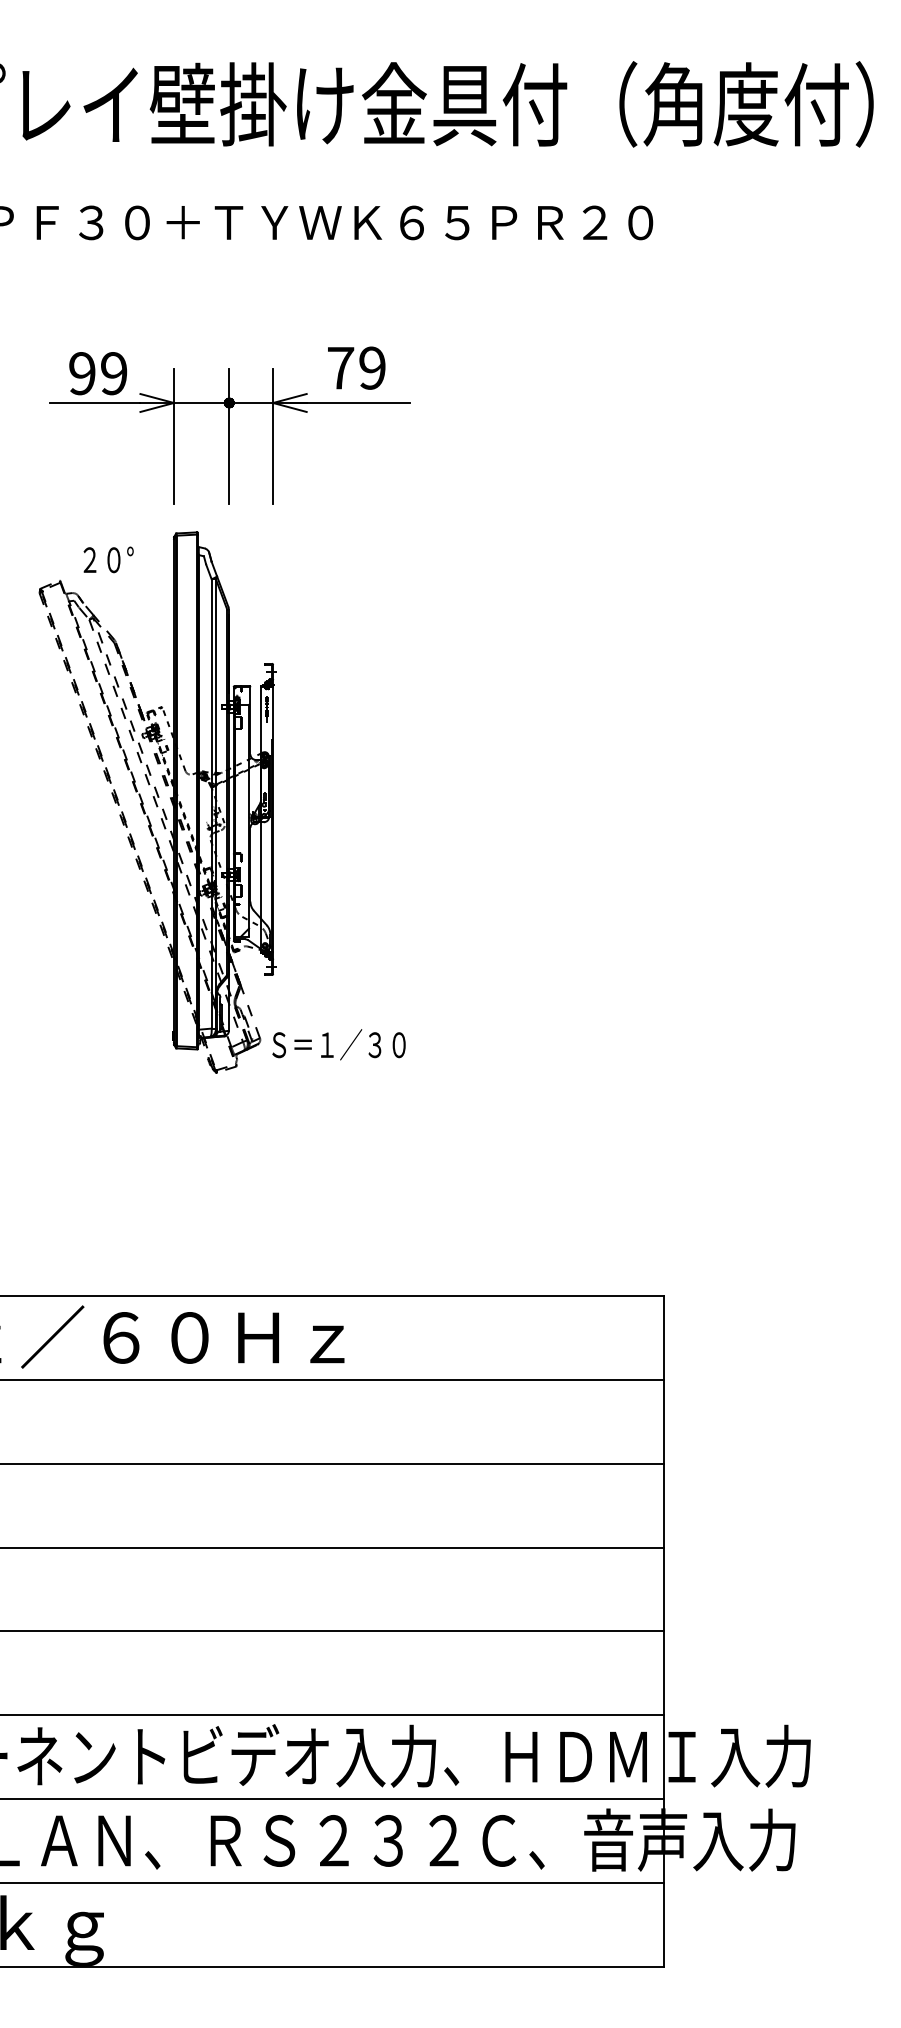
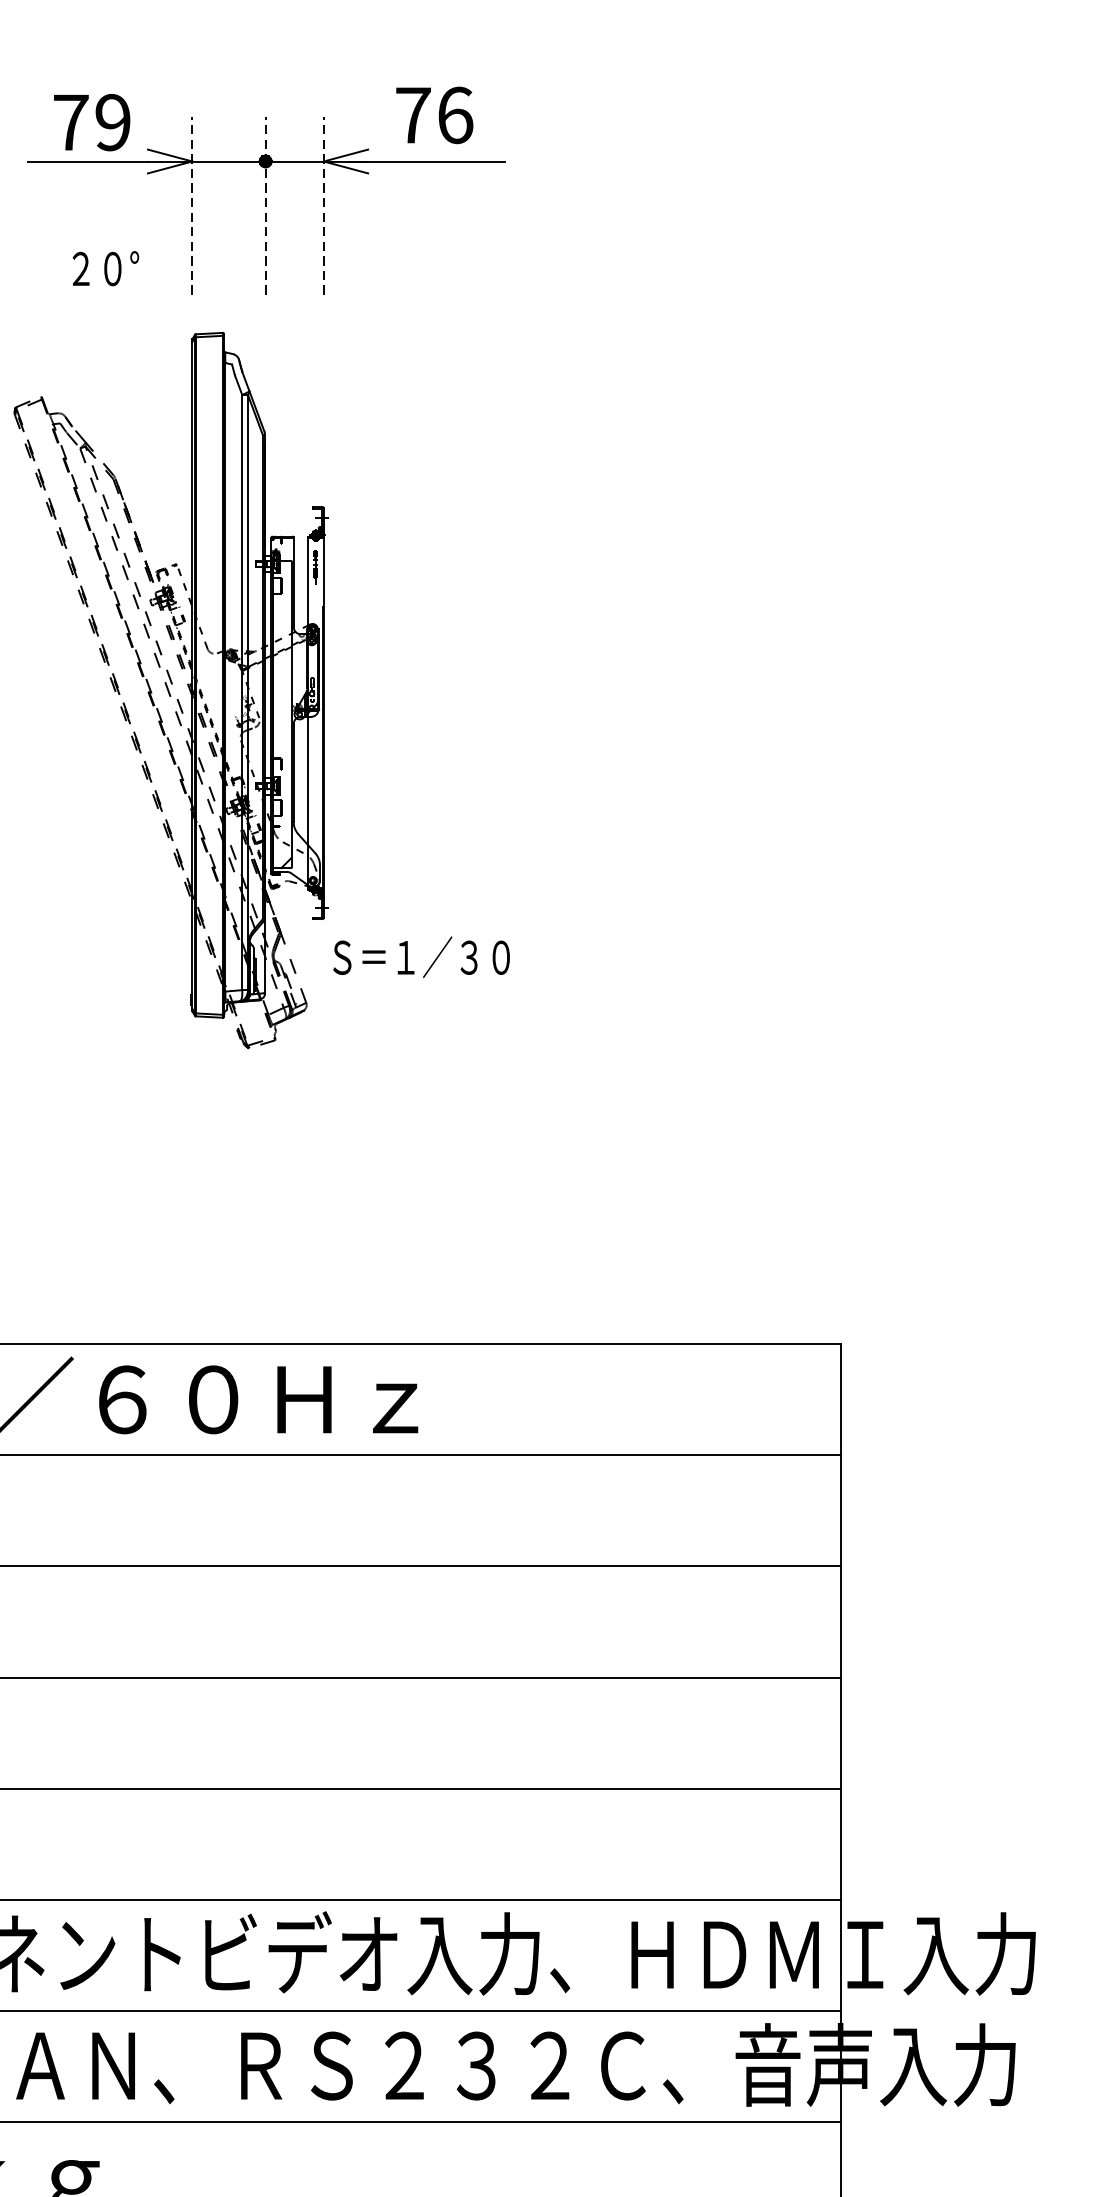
text: (372, 367) -> (455, 114), 79 -> 76
text: (82, 373) -> (71, 122), 99 -> 79
line: (173, 436) -> (191, 205), solid -> dashed
line: (229, 436) -> (265, 205), solid -> dashed
line: (273, 436) -> (324, 205), solid -> dashed
text: (108, 559) -> (105, 268), moved
text: (338, 1044) -> (420, 956), moved

